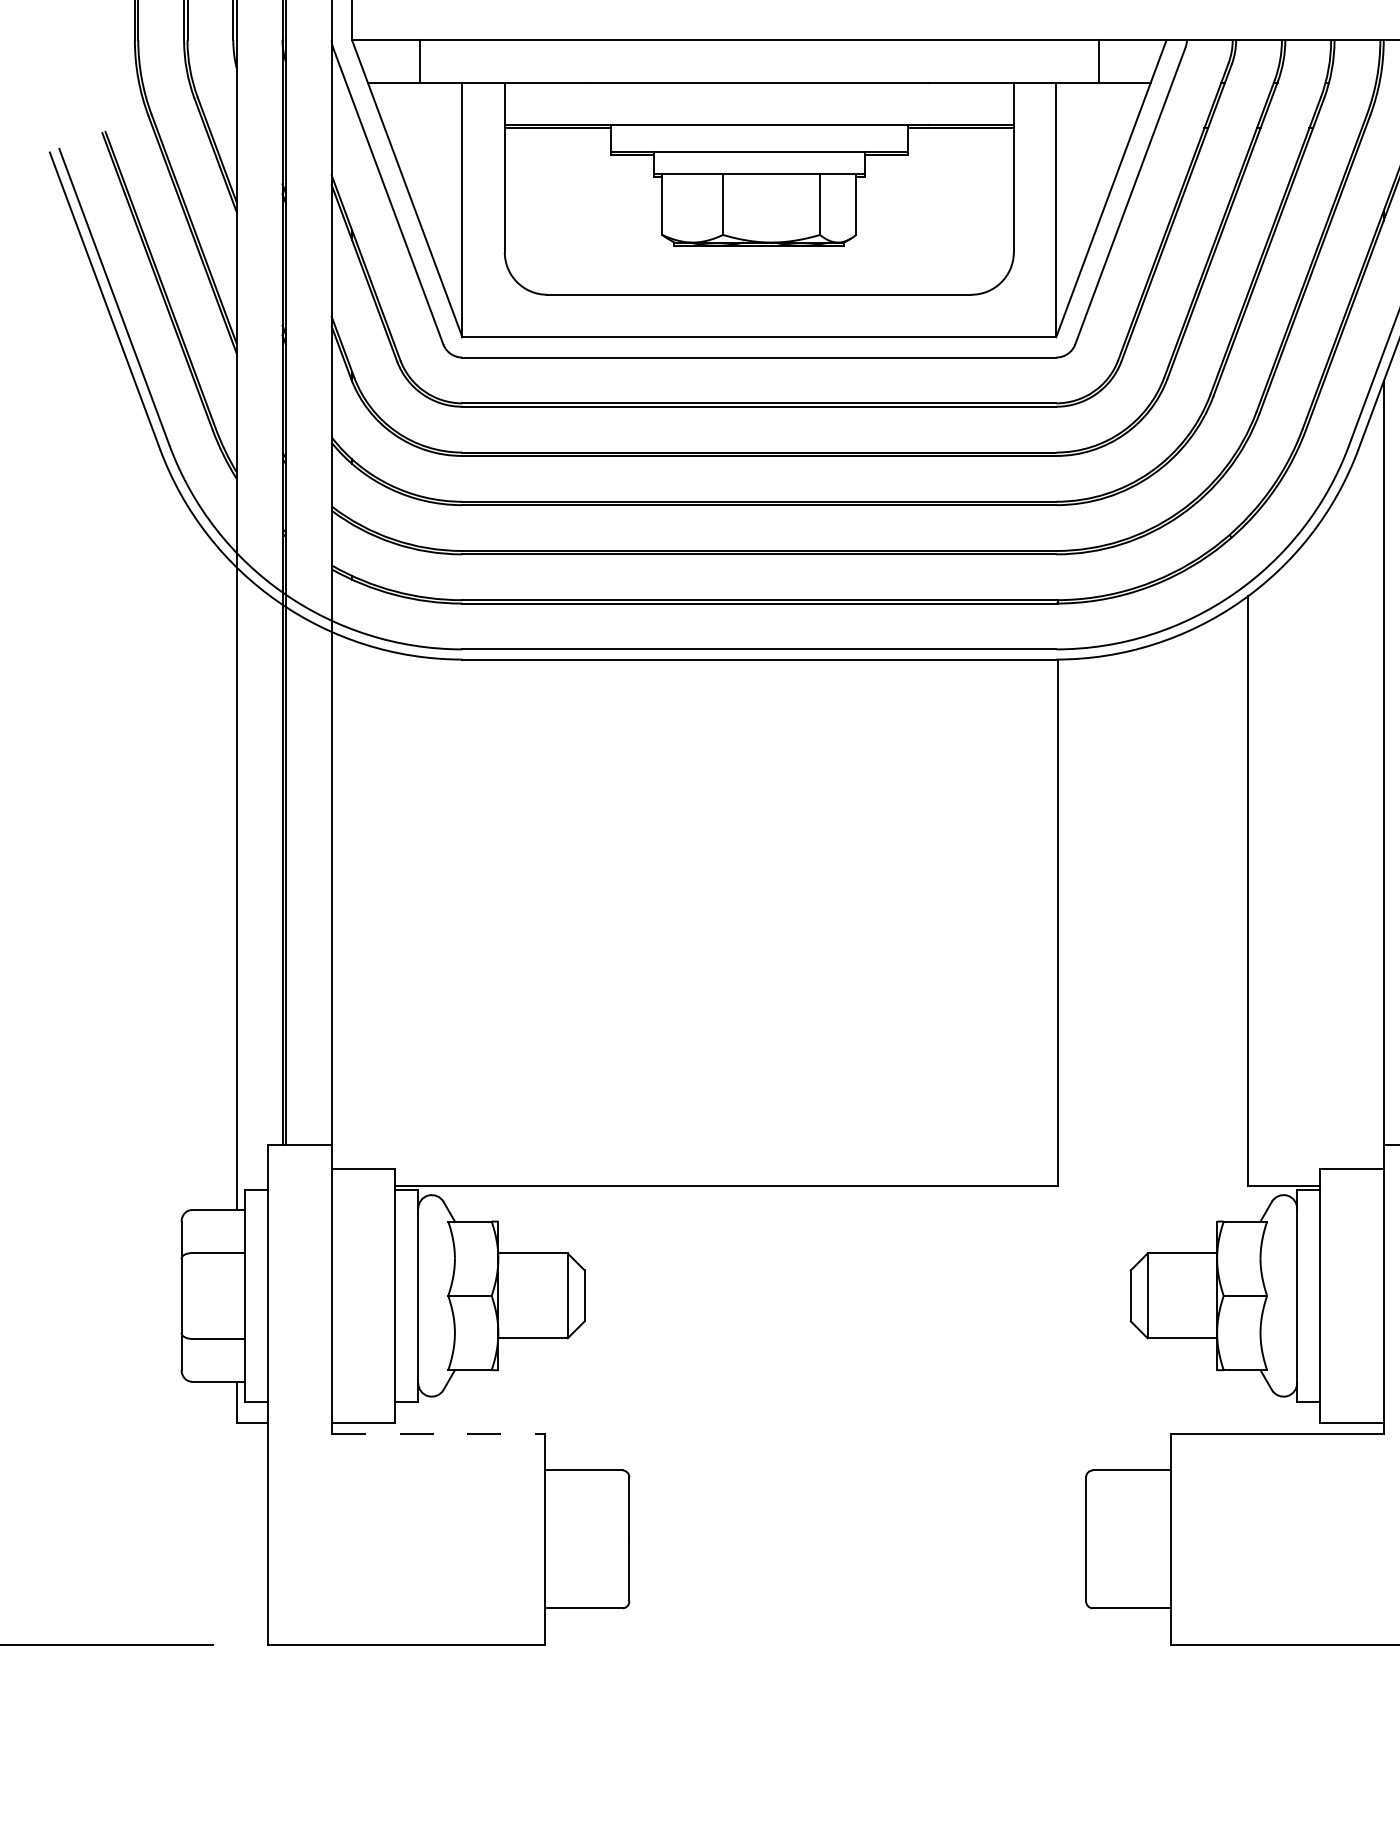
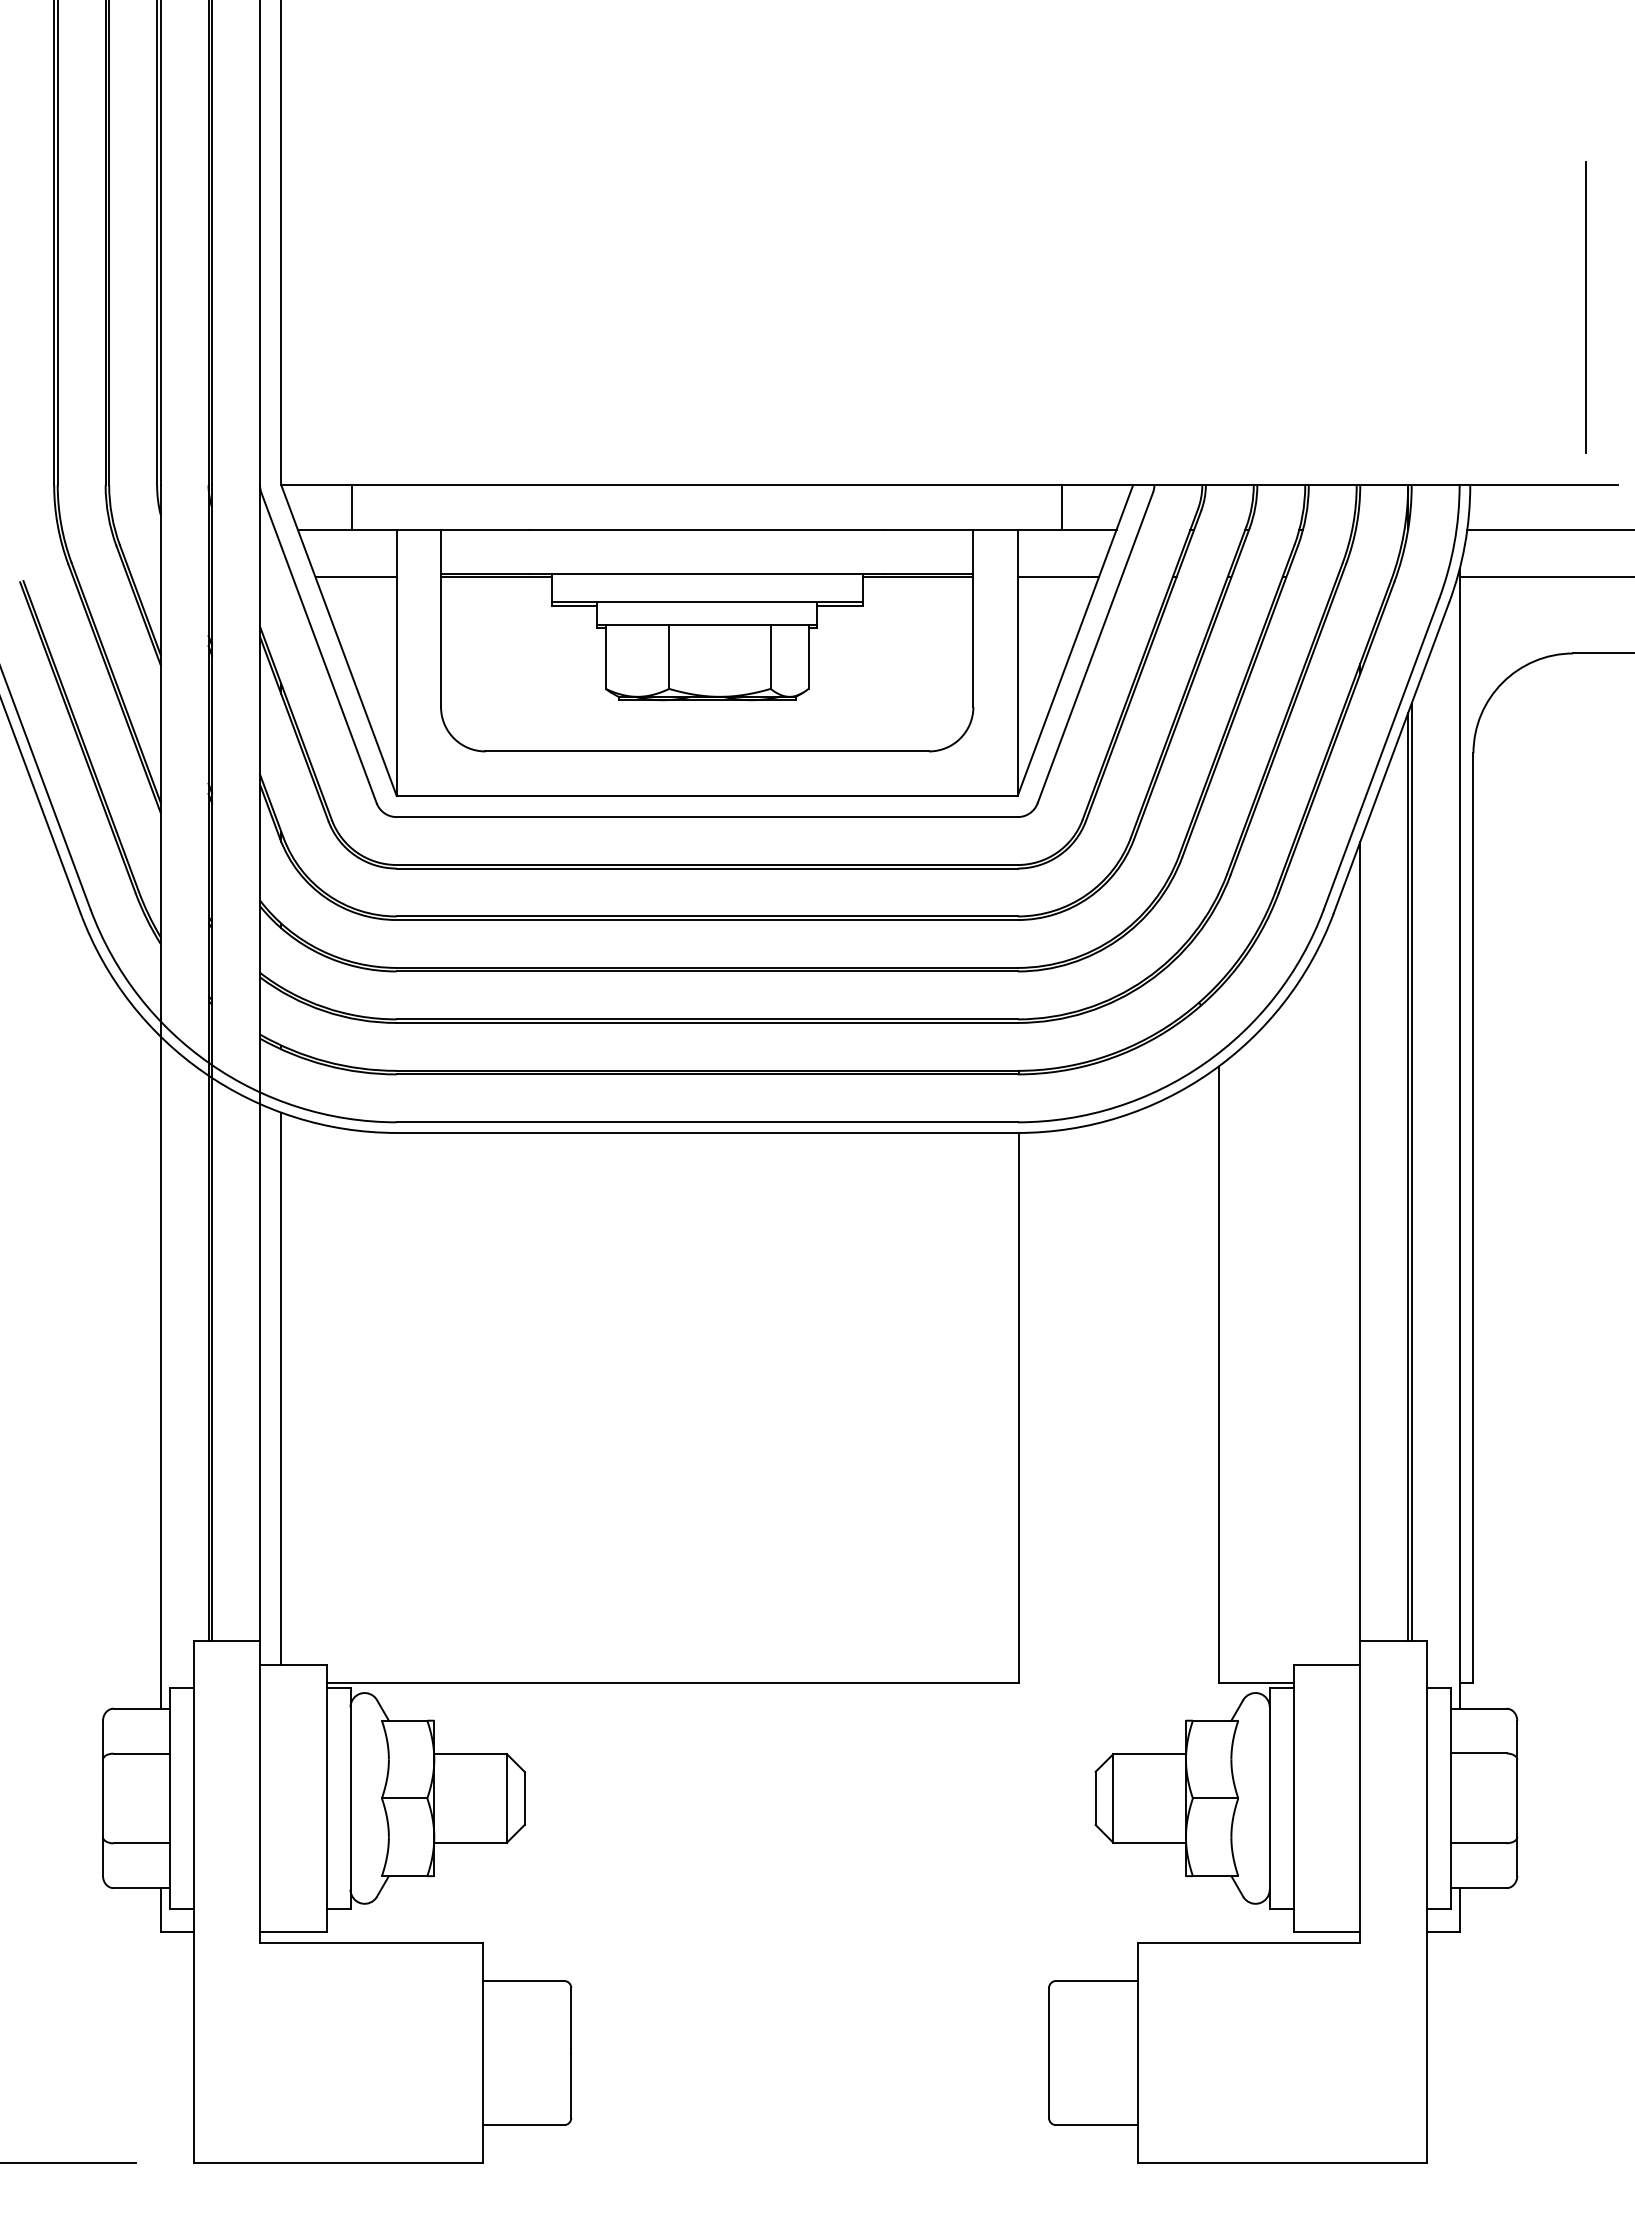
line: (423, 128) -> (355, 577), added
line: (1094, 128) -> (1057, 577), added
line: (352, 903) -> (281, 1388), added
line: (438, 1434) -> (371, 1943), dashed -> solid

